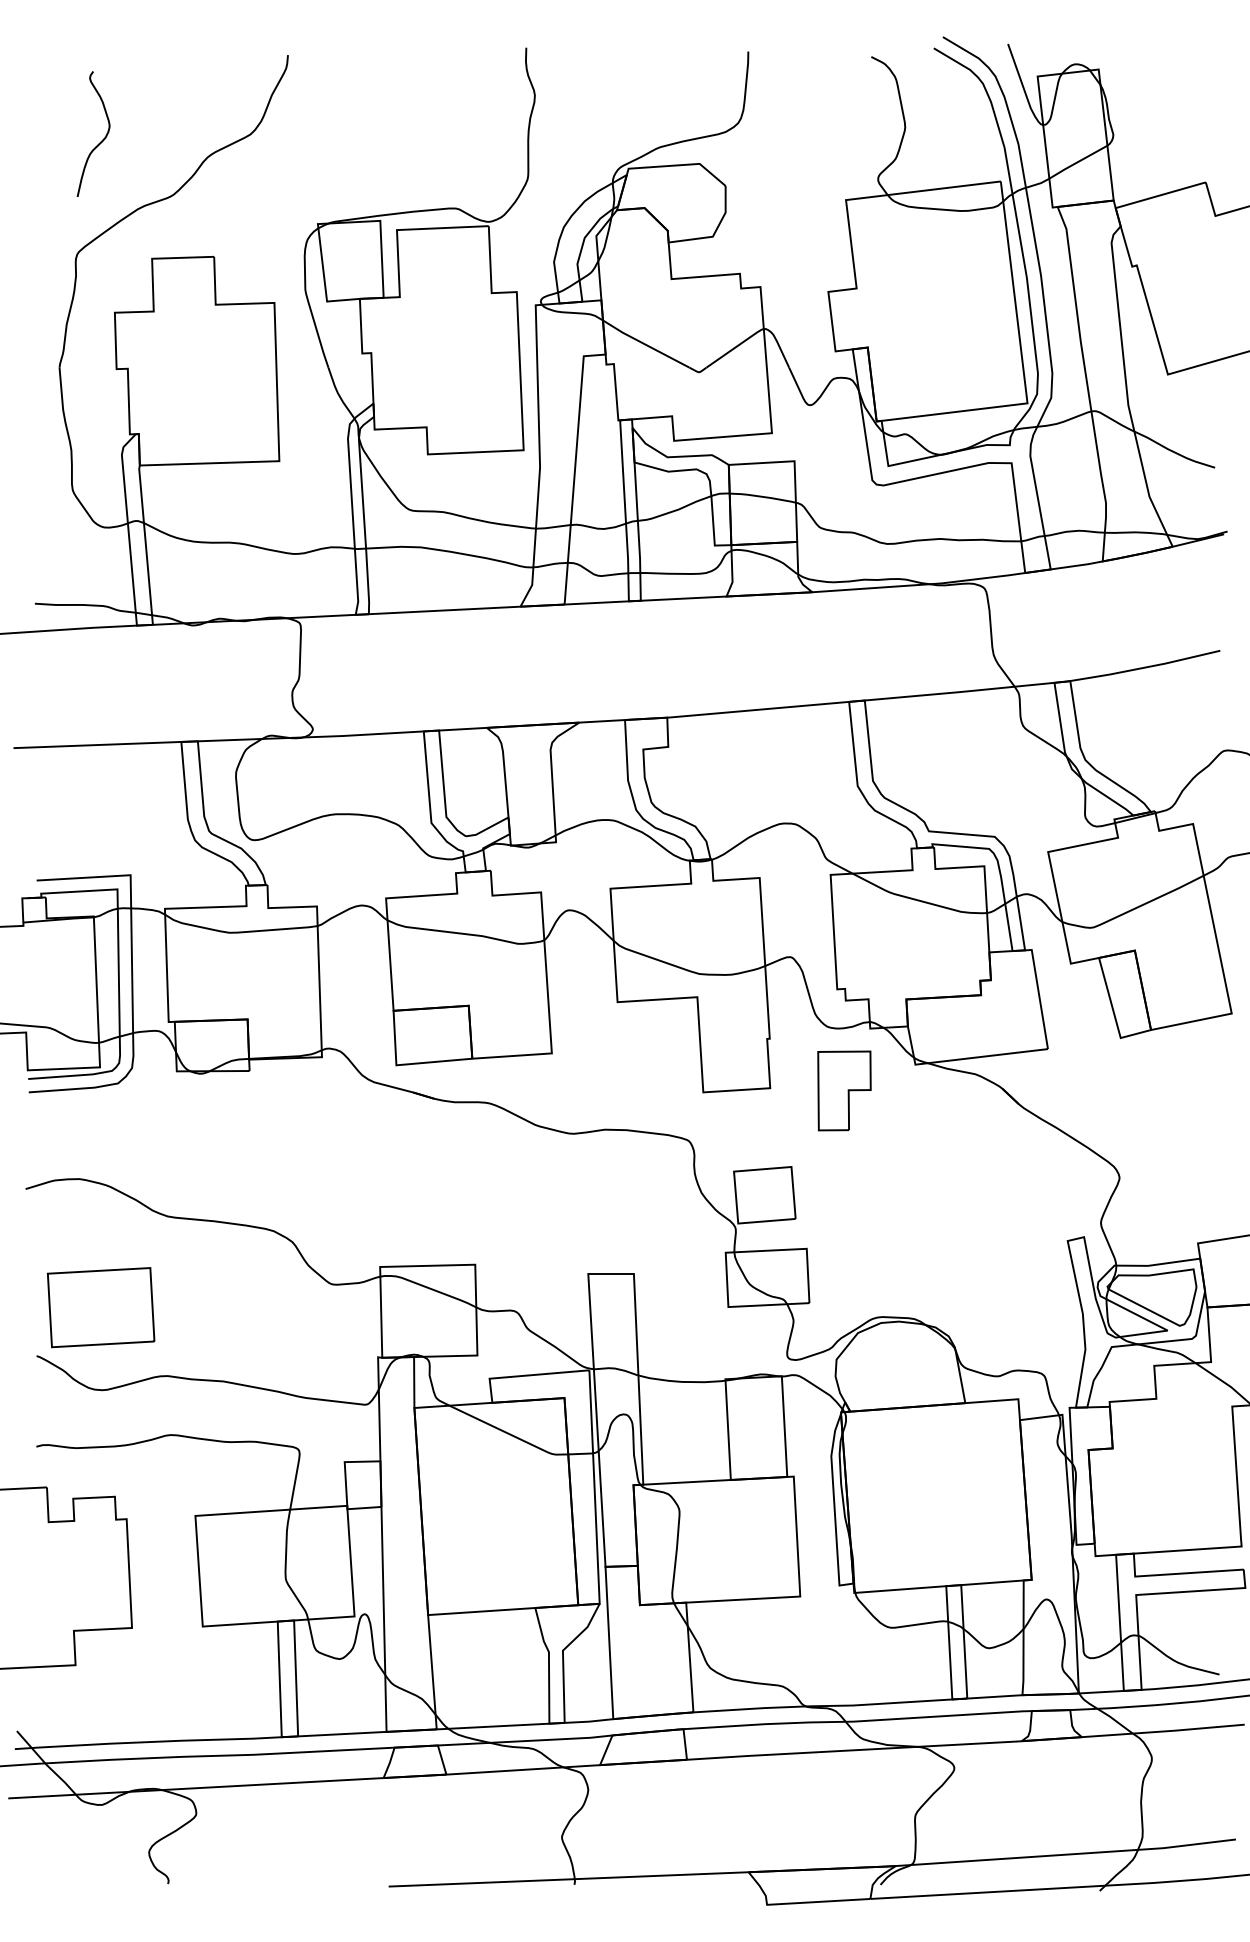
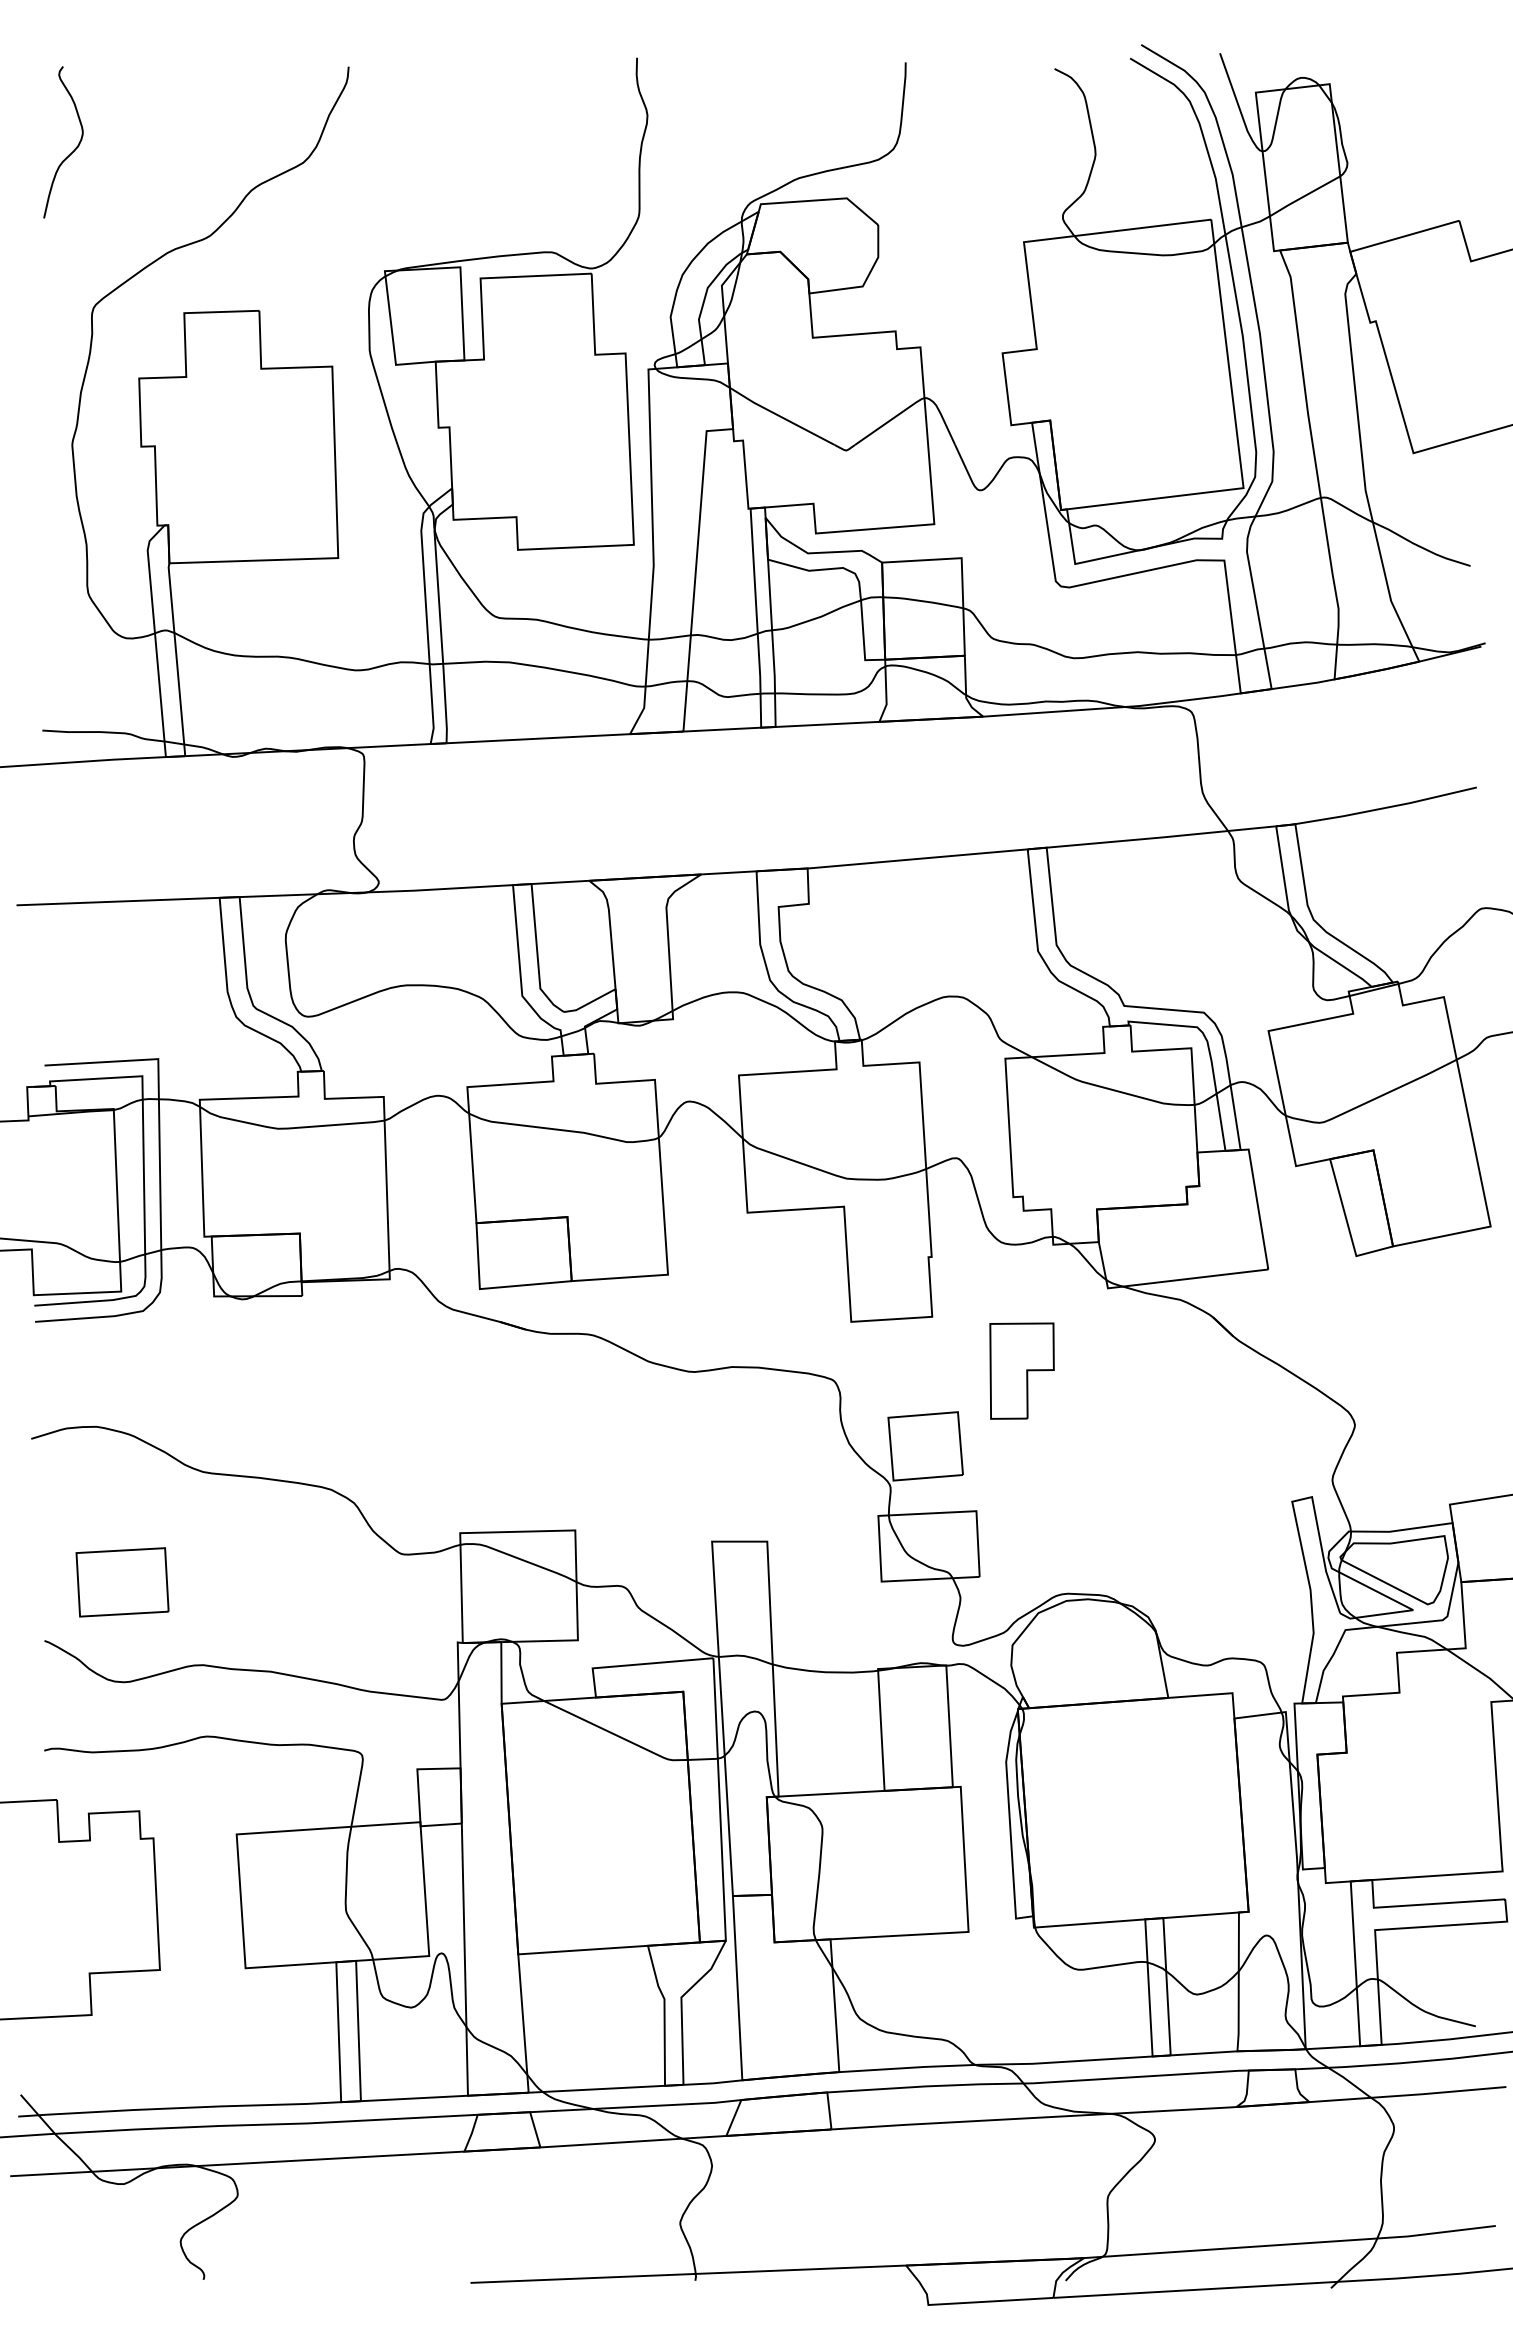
curve: (101, 141) -> (72, 151), moved
part: (843, 1090) -> (1021, 1370), moved
part: (101, 1307) -> (122, 1582), size x0.71

